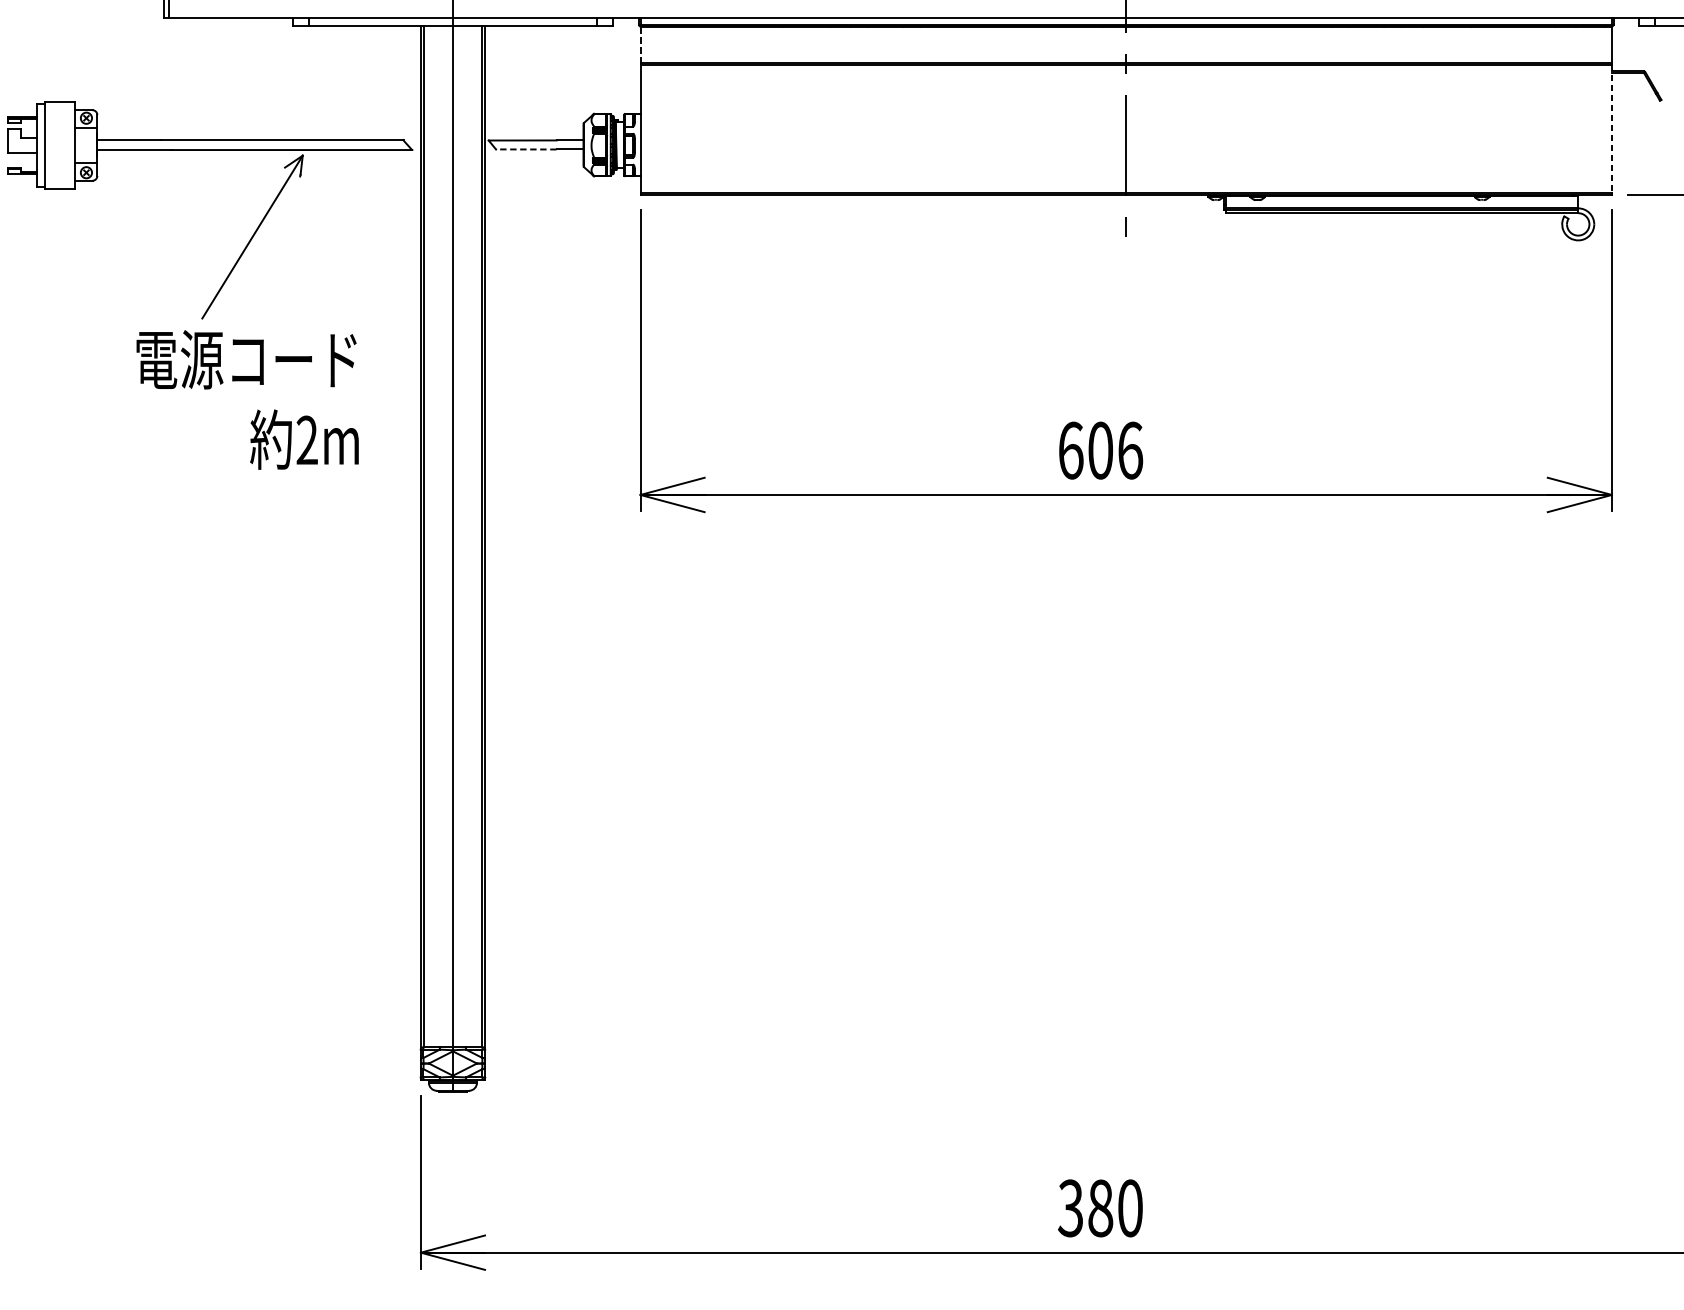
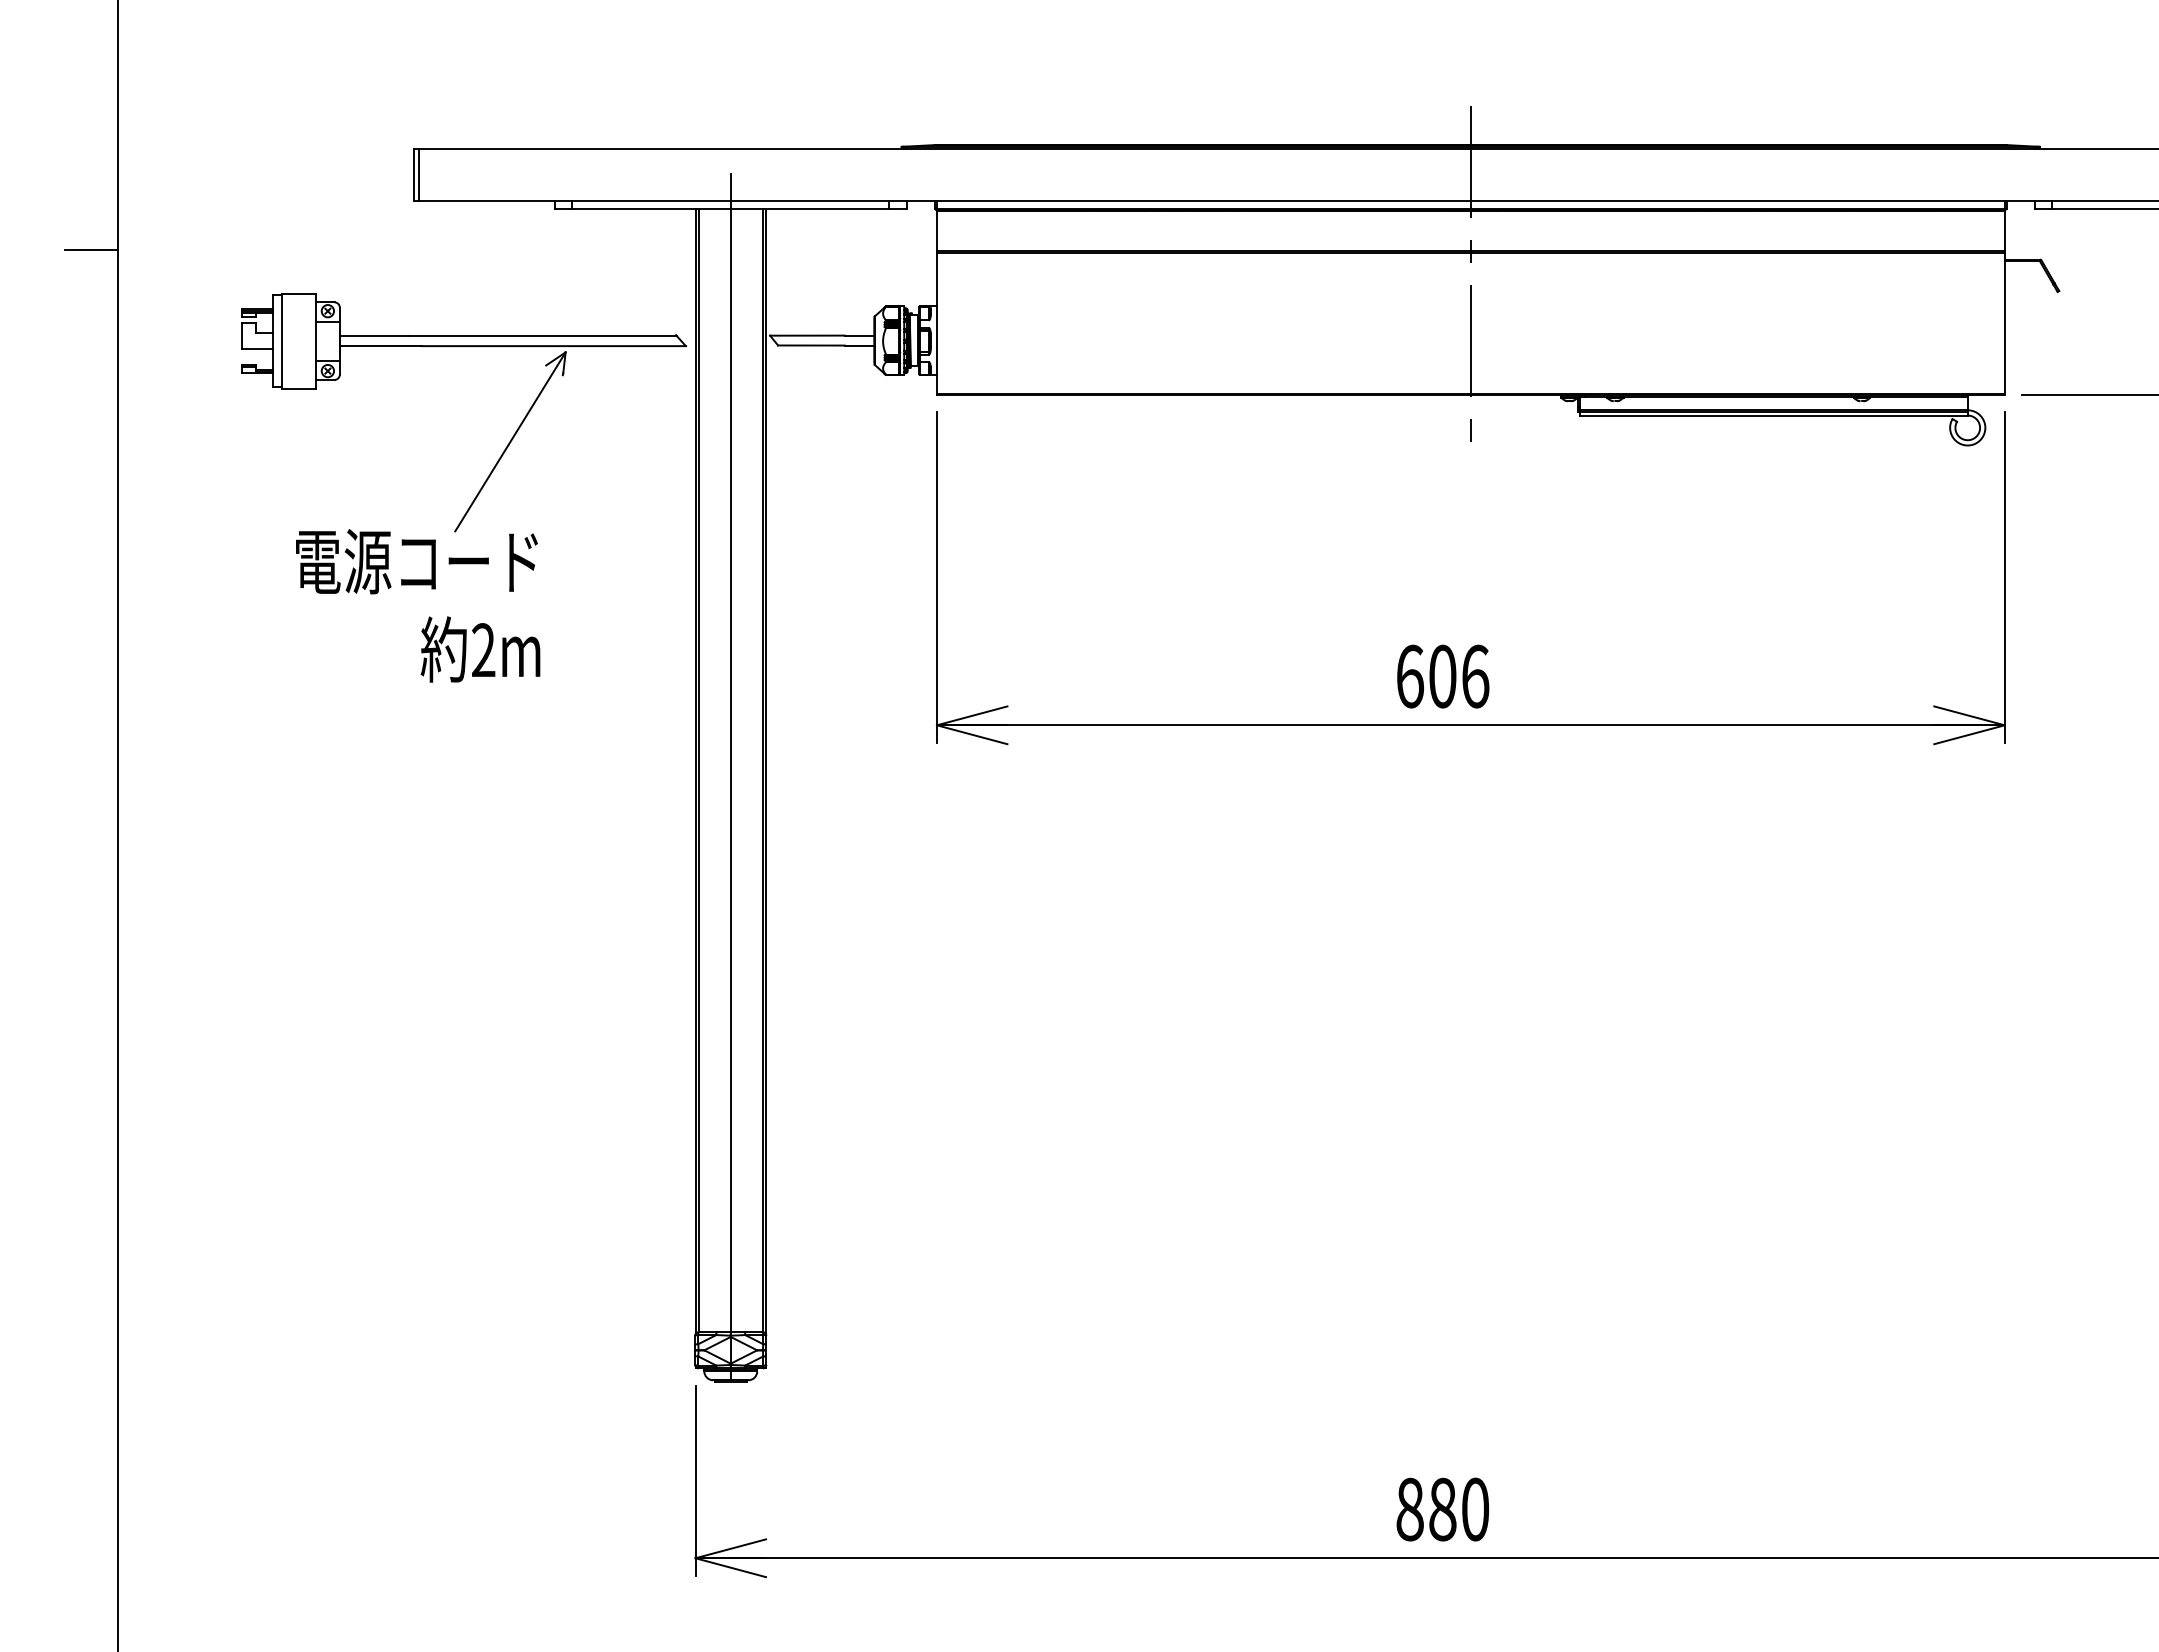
line: (640, 44) -> (936, 230), dashed -> solid
line: (1611, 129) -> (2004, 323), dashed -> solid
line: (525, 149) -> (810, 345), dashed -> solid
text: (248, 399) -> (418, 605), moved
text: (1070, 1208) -> (1409, 1509), 380 -> 880

